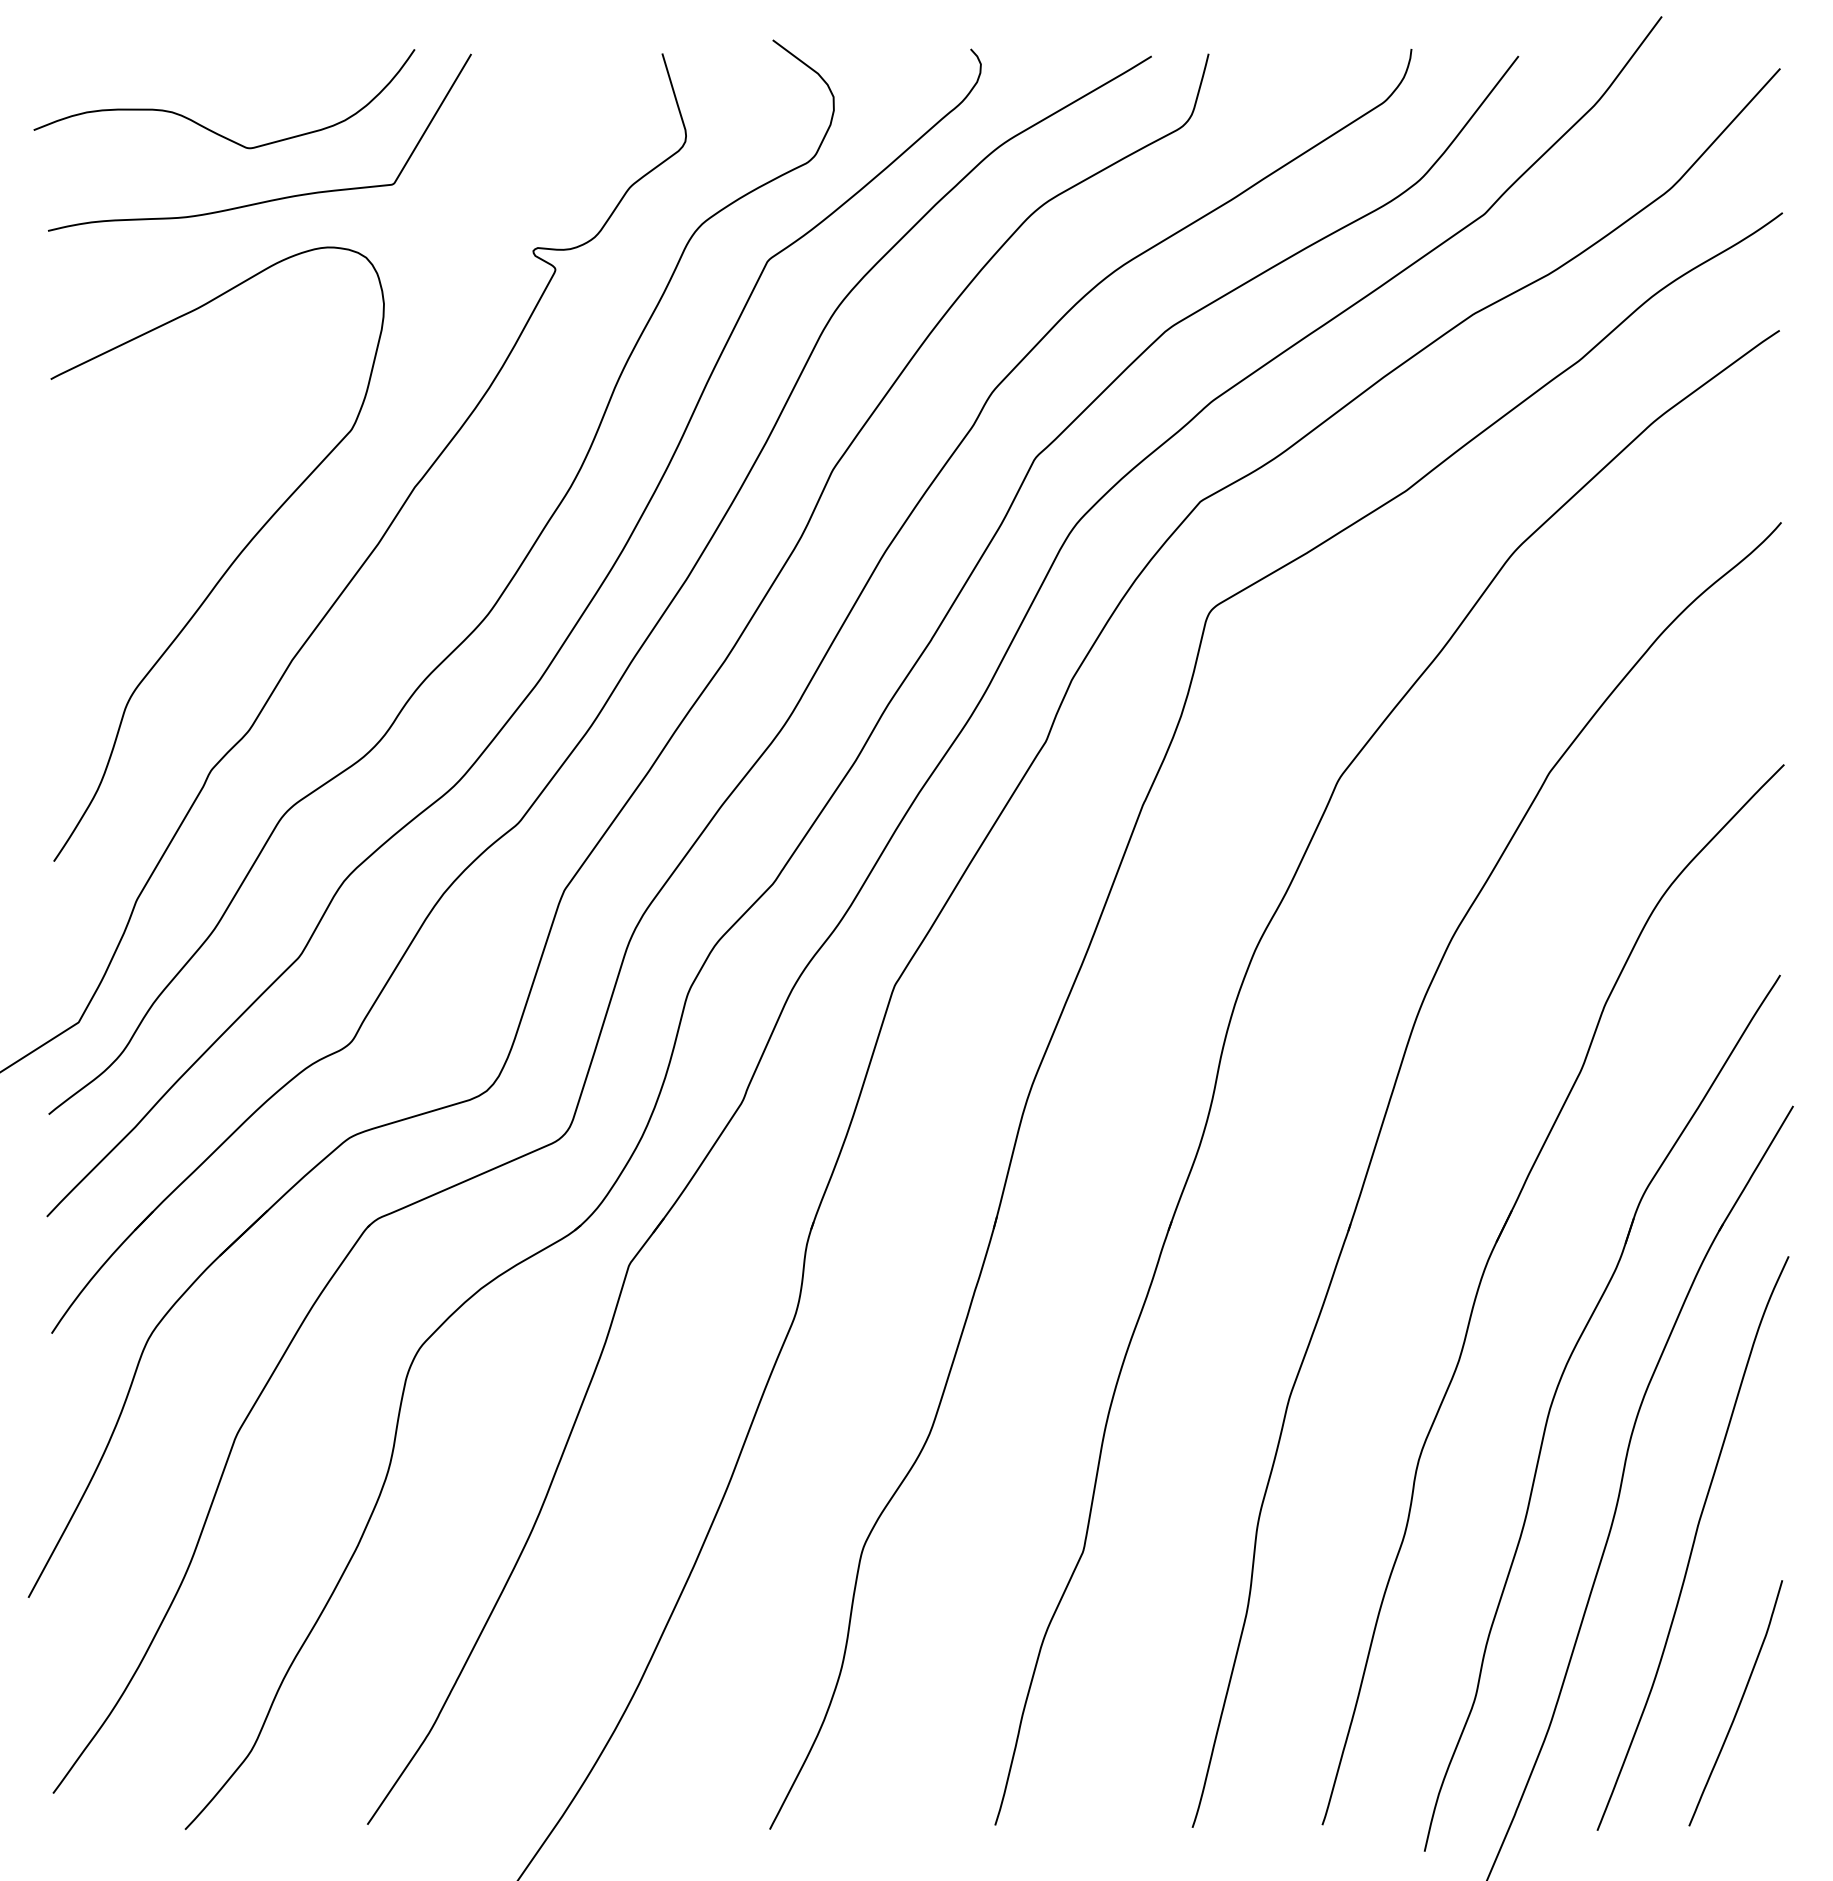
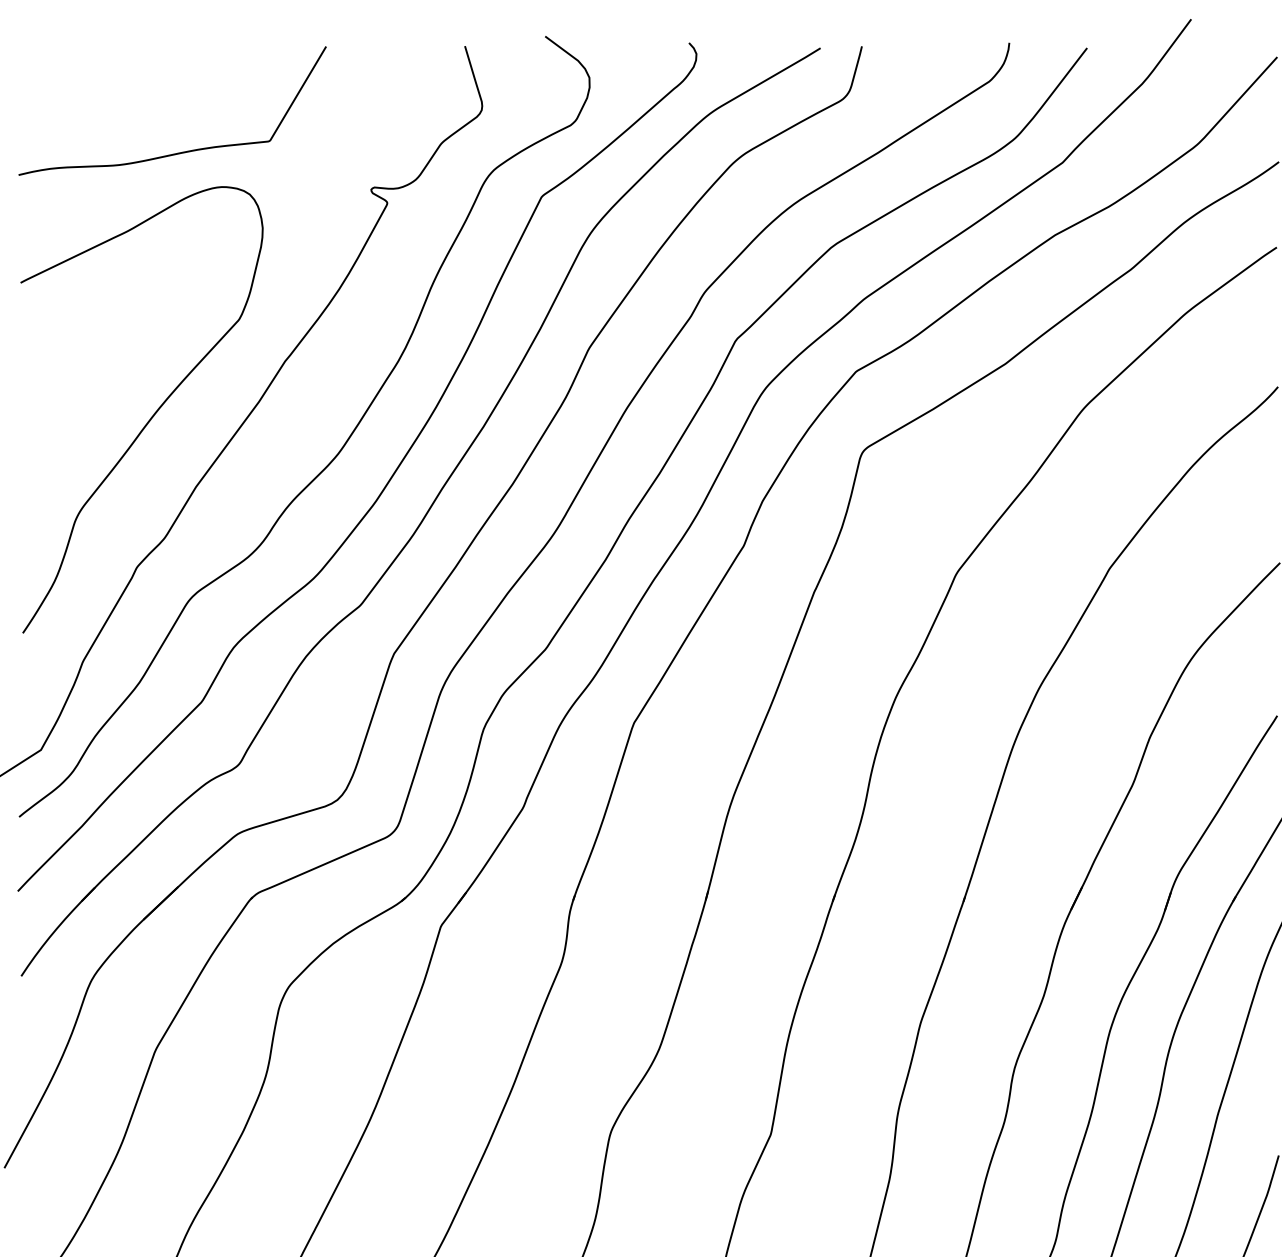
curve: (205, 126) -> (133, 99), removed

